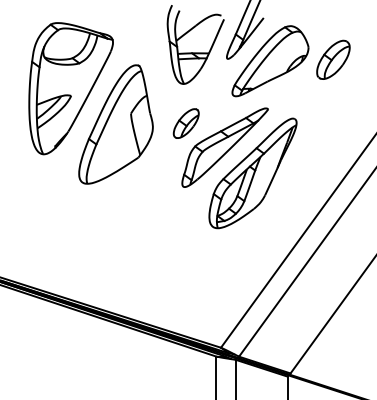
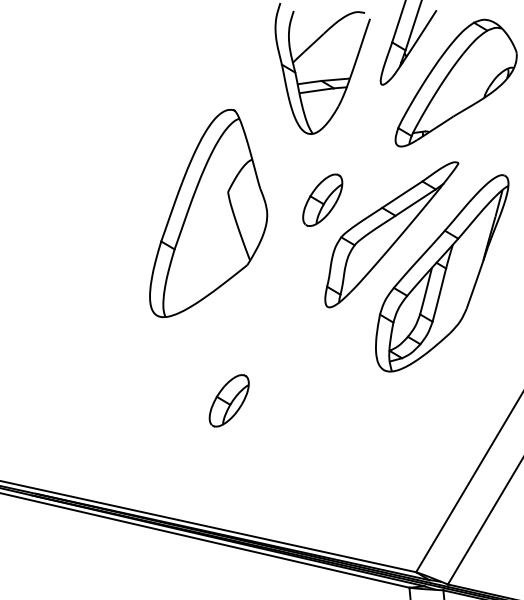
part: (70, 88) -> (122, 159), removed
part: (119, 236) -> (227, 400), added

